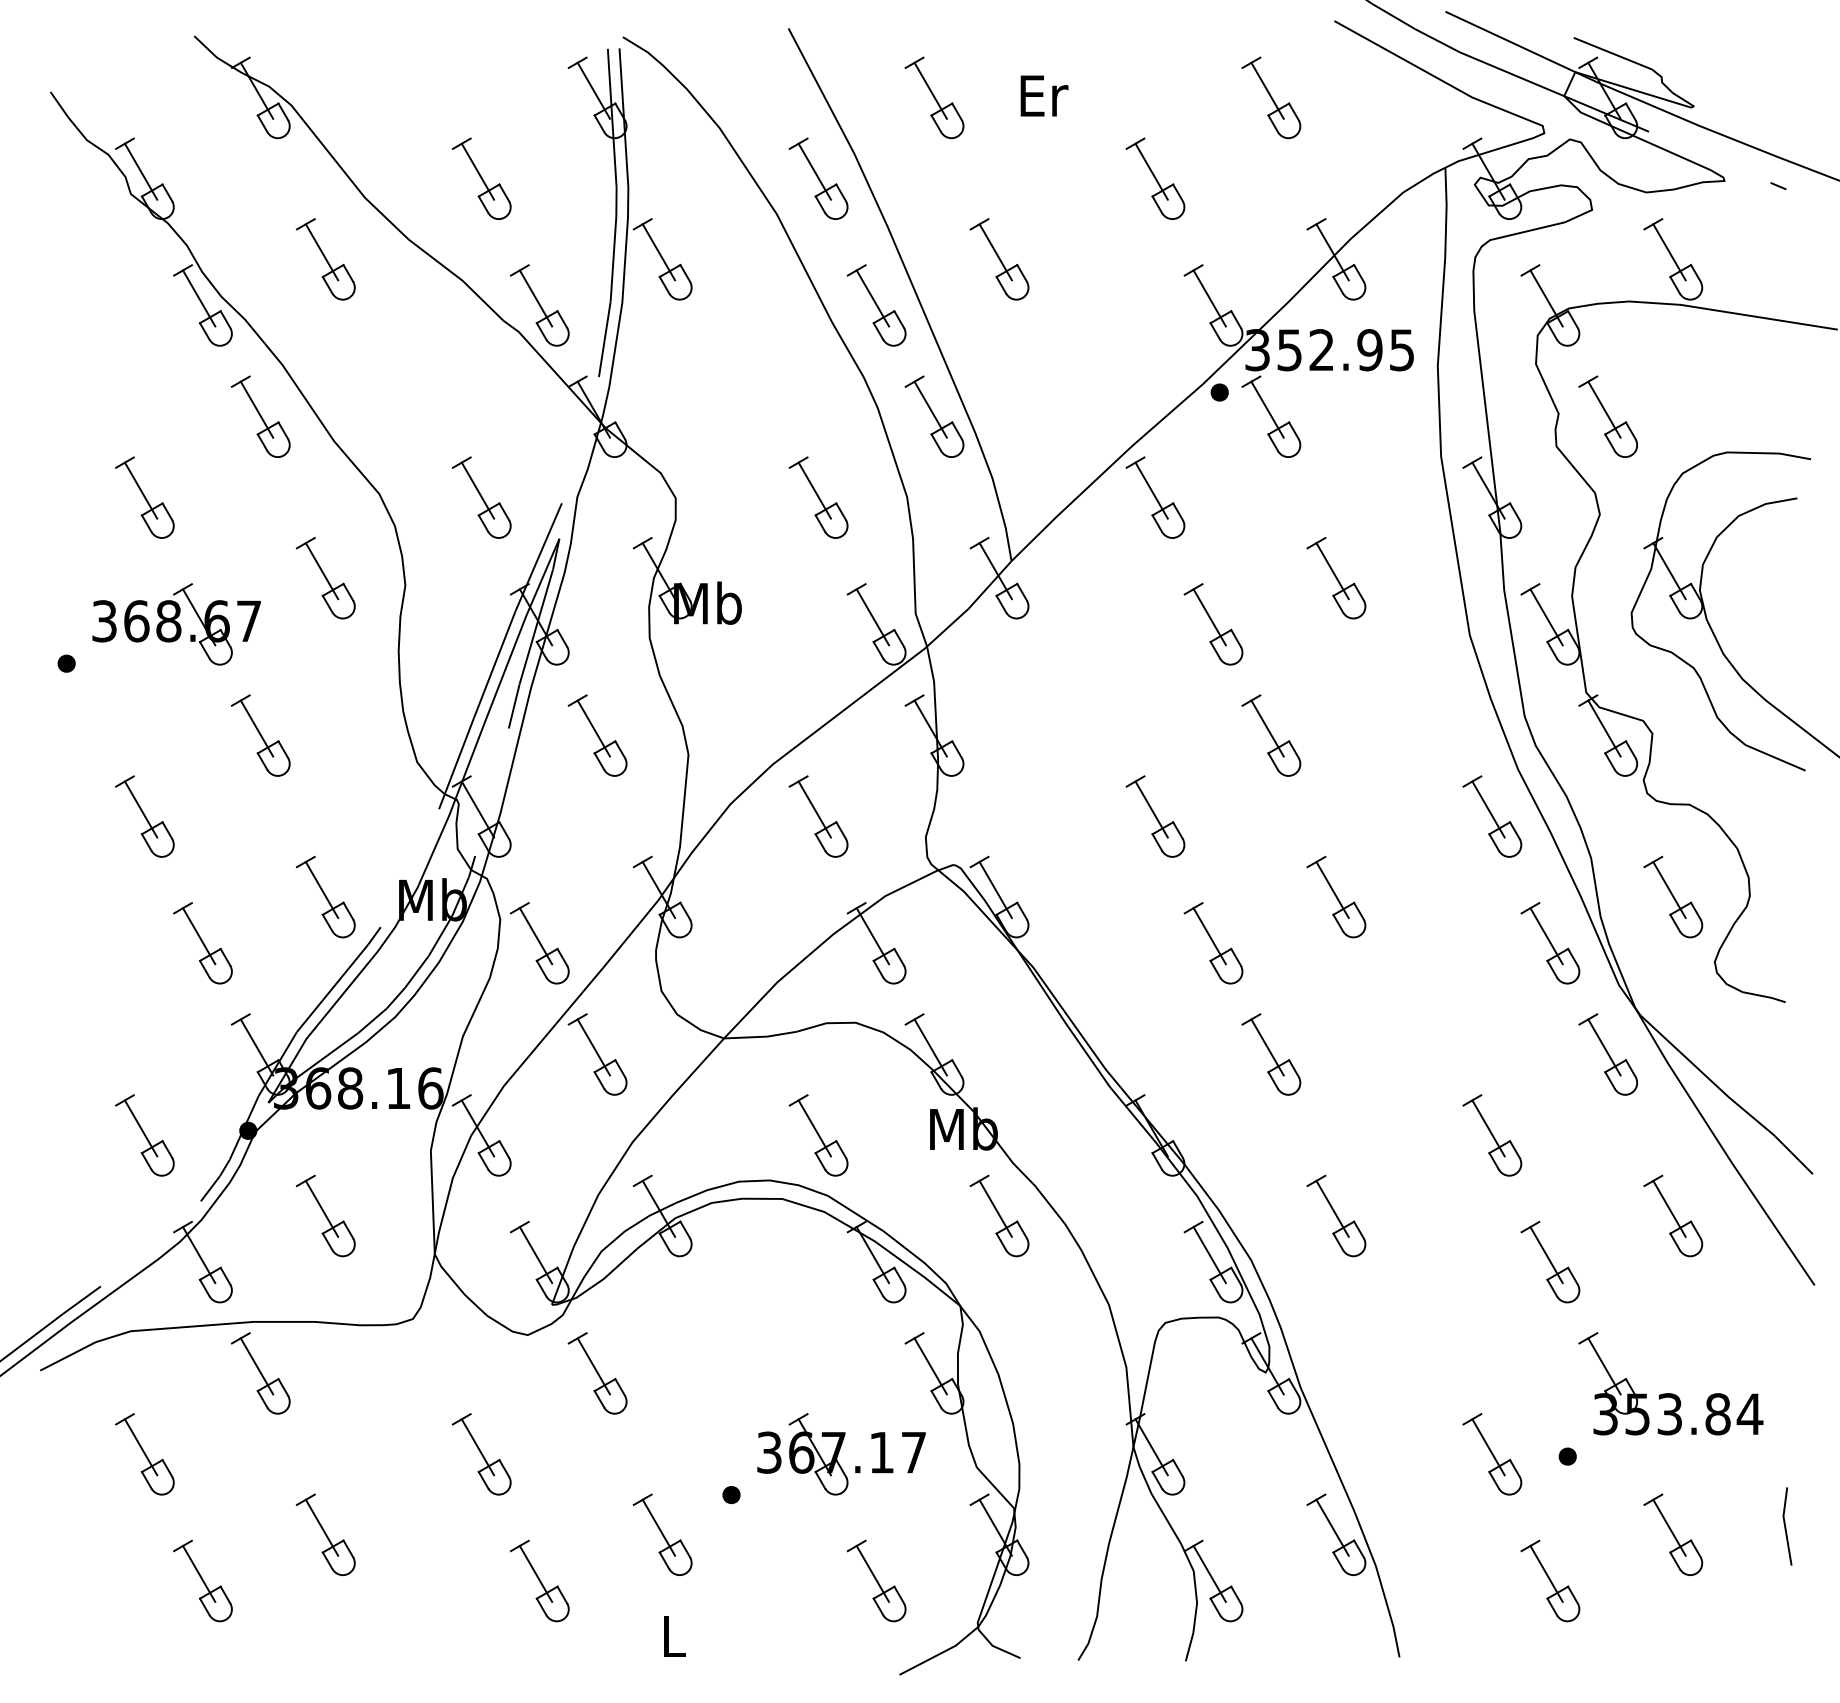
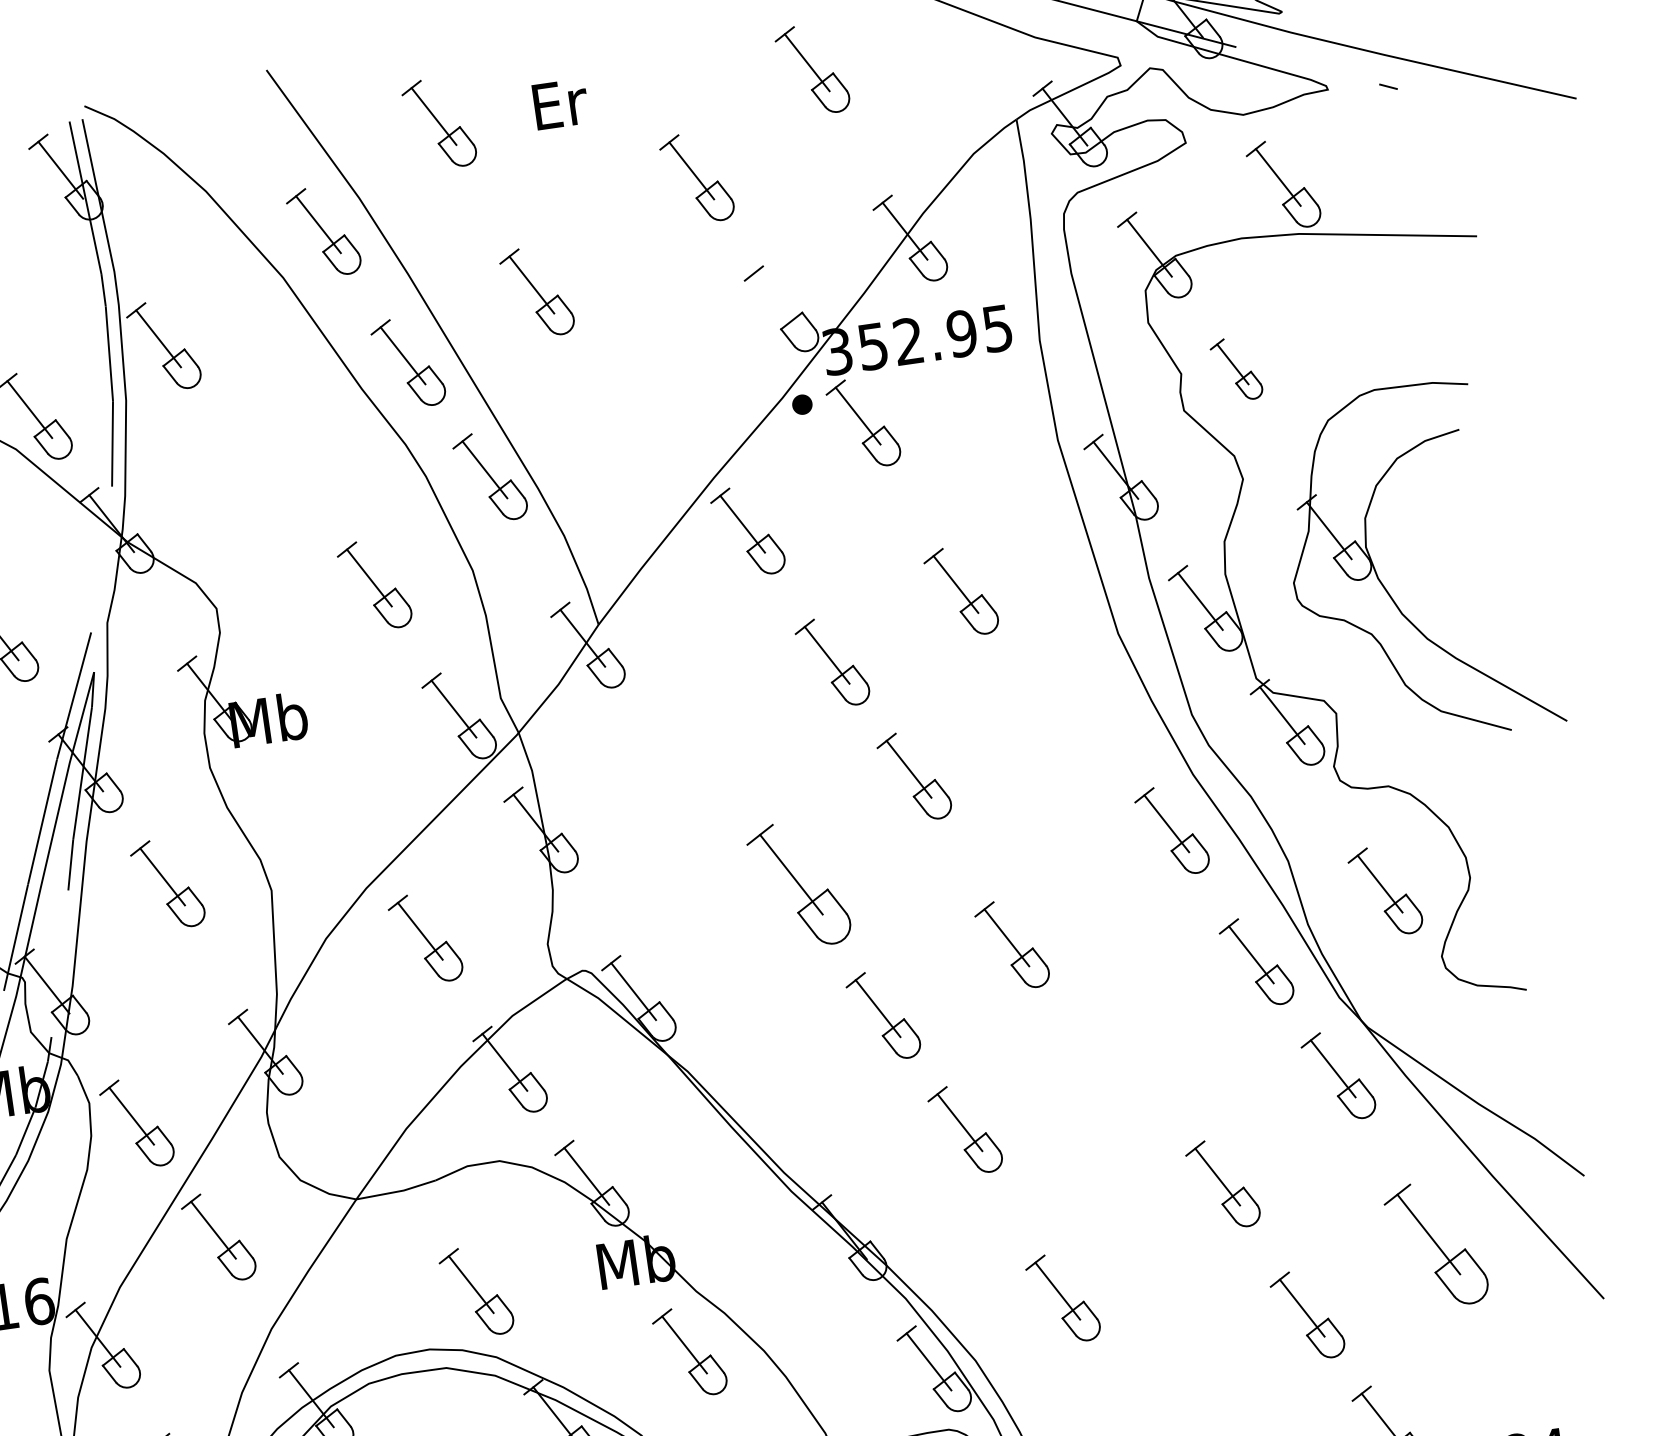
line: (1209, 298) -> (776, 302), removed
part: (1607, 416) -> (1235, 369), size x0.7
part: (1155, 816) -> (798, 884), size x1.4
part: (1673, 1215) -> (1436, 1244), size x1.4

